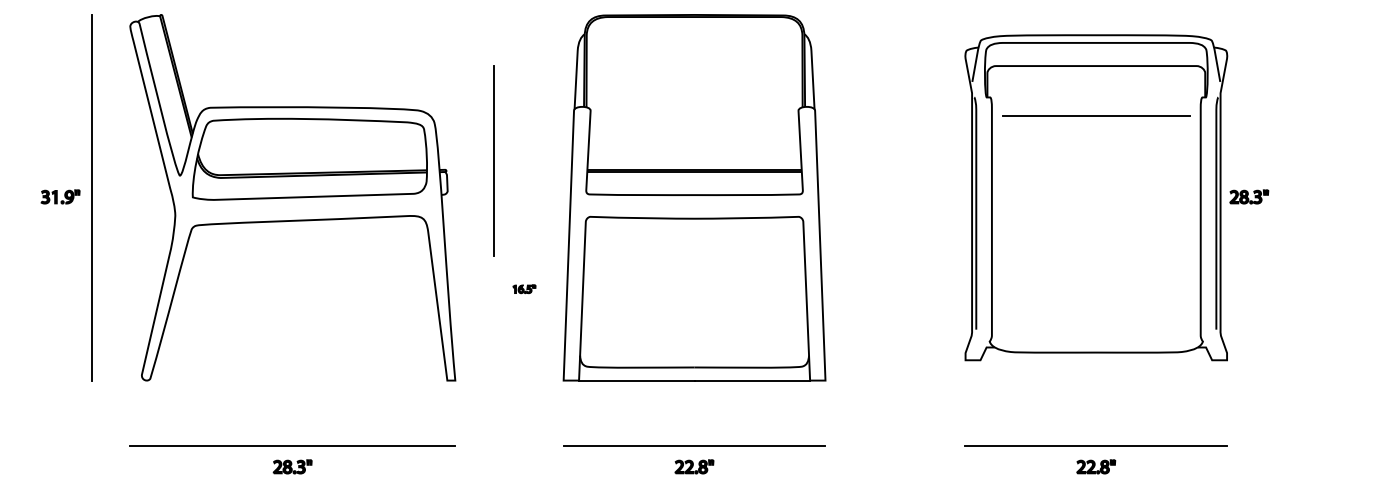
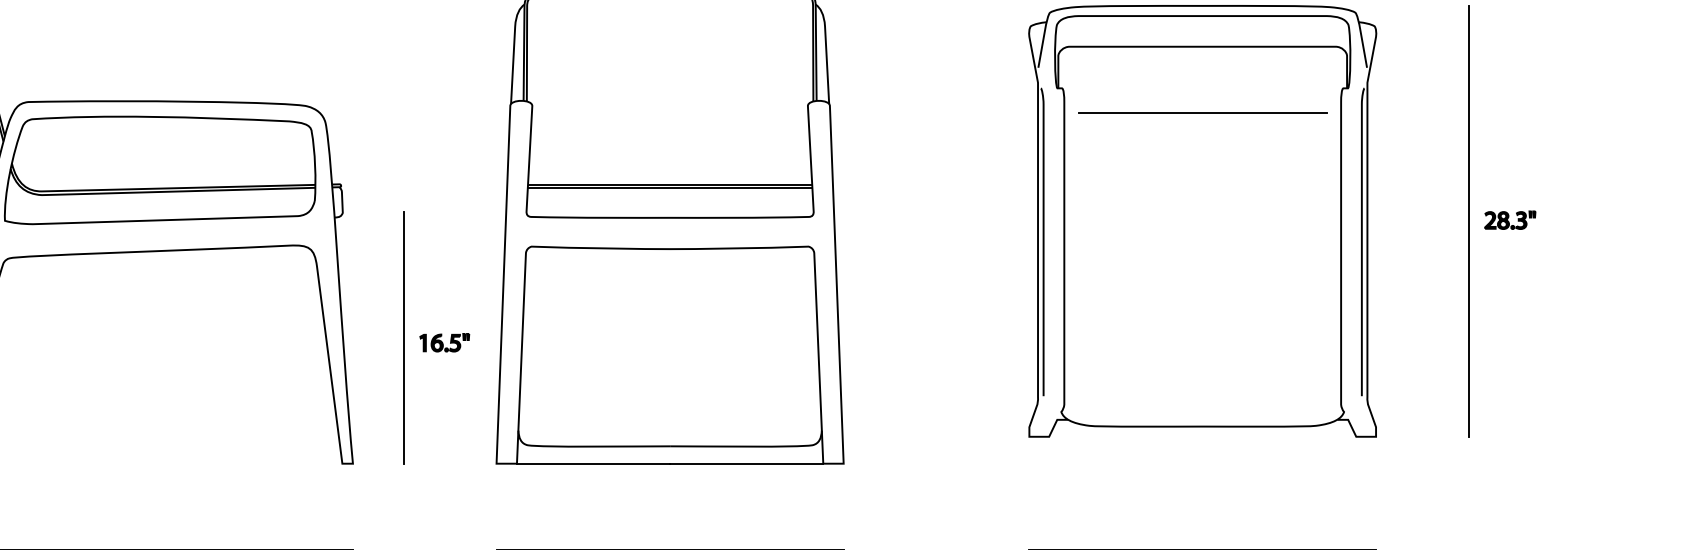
line: (493, 160) -> (403, 337), moved
part: (1249, 196) -> (1510, 219), moved
line: (1297, 197) -> (1469, 220), added
part: (524, 288) -> (444, 341), size x1.67

